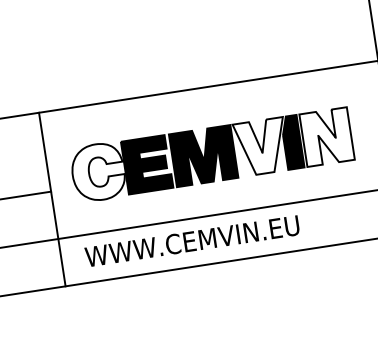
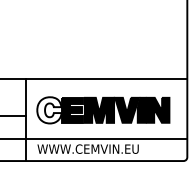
fill: (325, 135) -> (157, 109), added
fill: (262, 145) -> (127, 109), added

